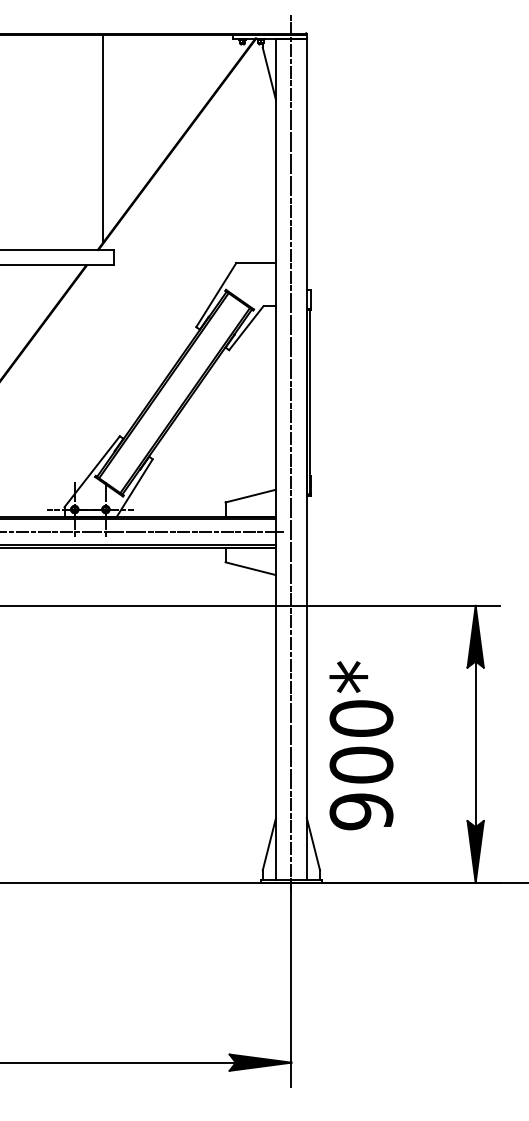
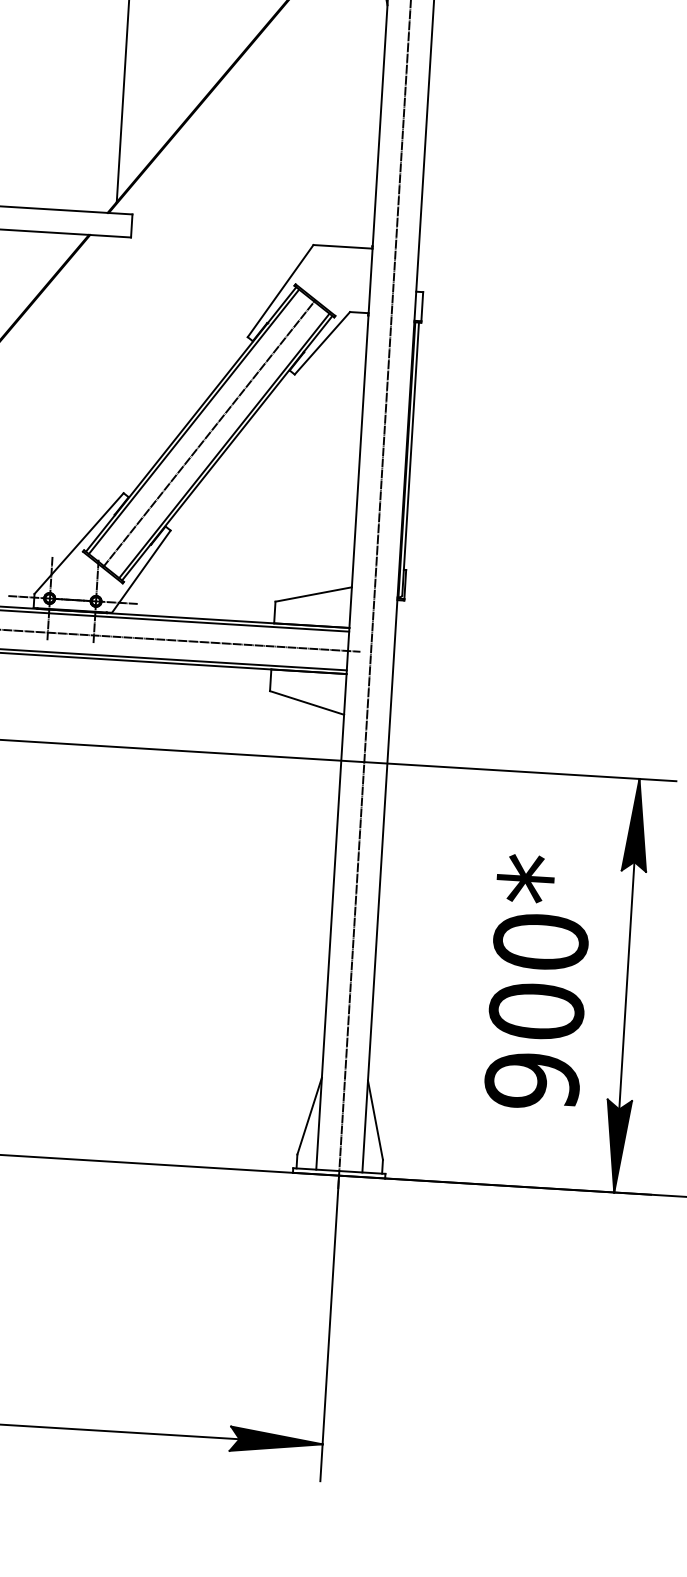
line: (174, 392) -> (209, 432), added
text: (361, 745) -> (538, 982), moved

